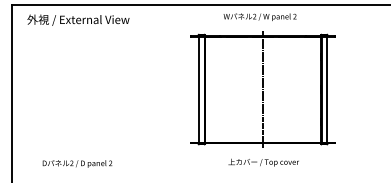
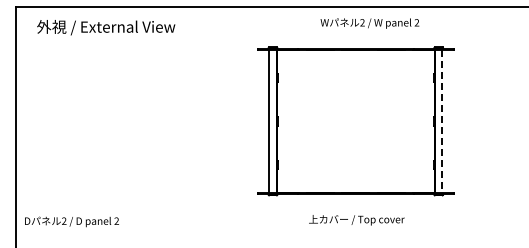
text: (259, 17) -> (369, 23), moved
line: (262, 89) -> (355, 121), removed
line: (327, 89) -> (442, 121), solid -> dashed
text: (77, 163) -> (71, 221), moved

